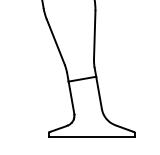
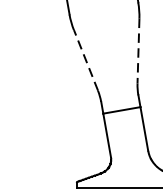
line: (94, 35) -> (138, 51), solid -> dashed
line: (55, 41) -> (85, 59), solid -> dashed

